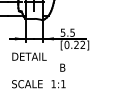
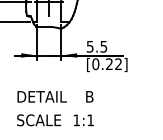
text: (29, 56) -> (42, 96), moved

